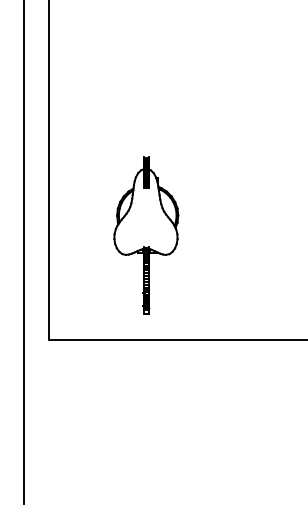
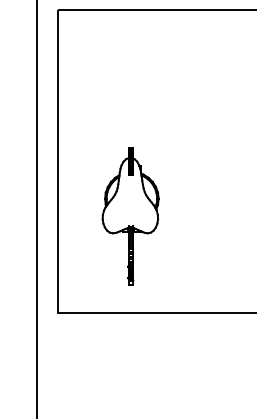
part: (146, 235) -> (130, 216), moved

